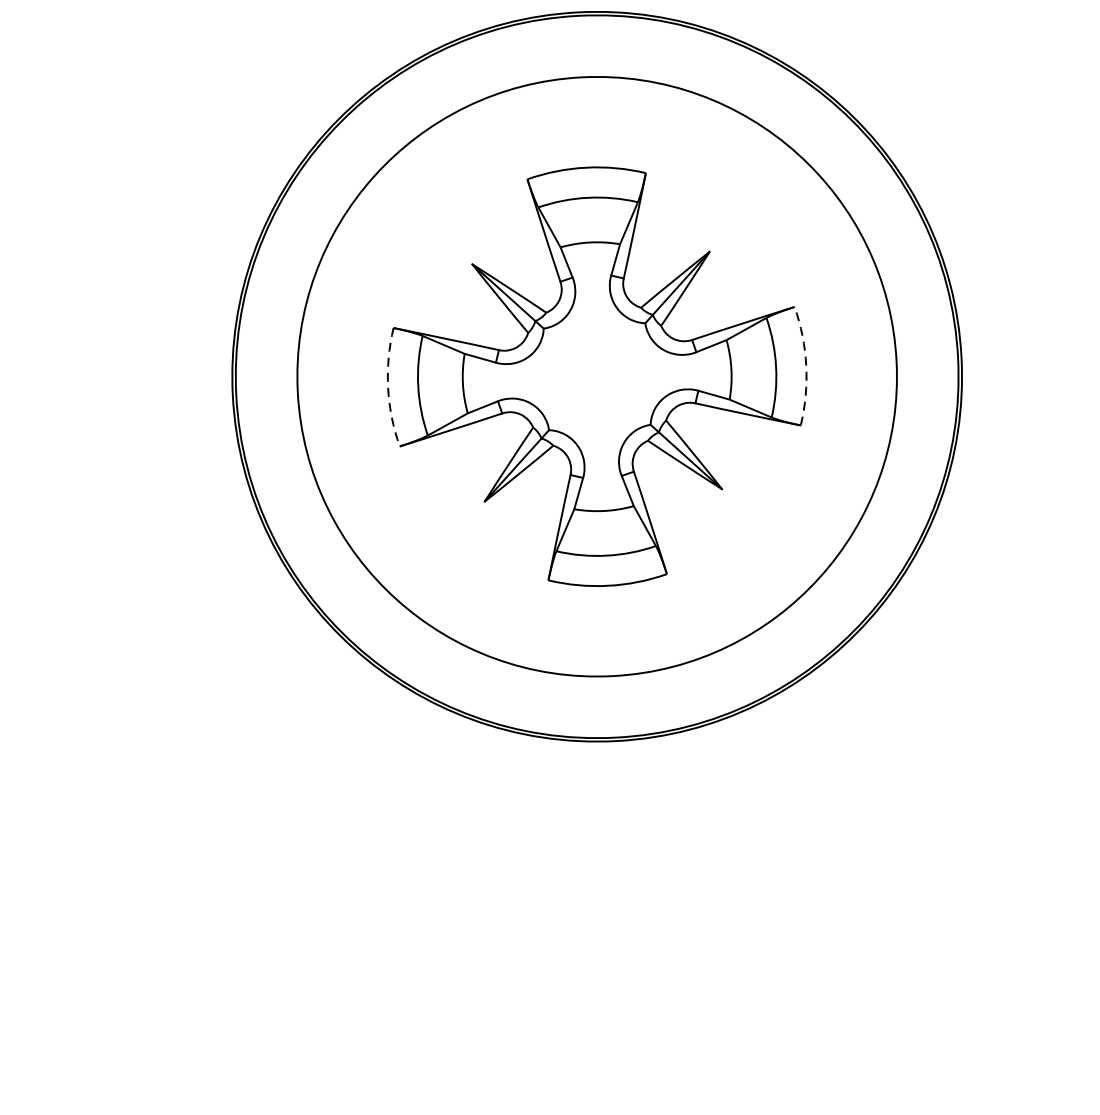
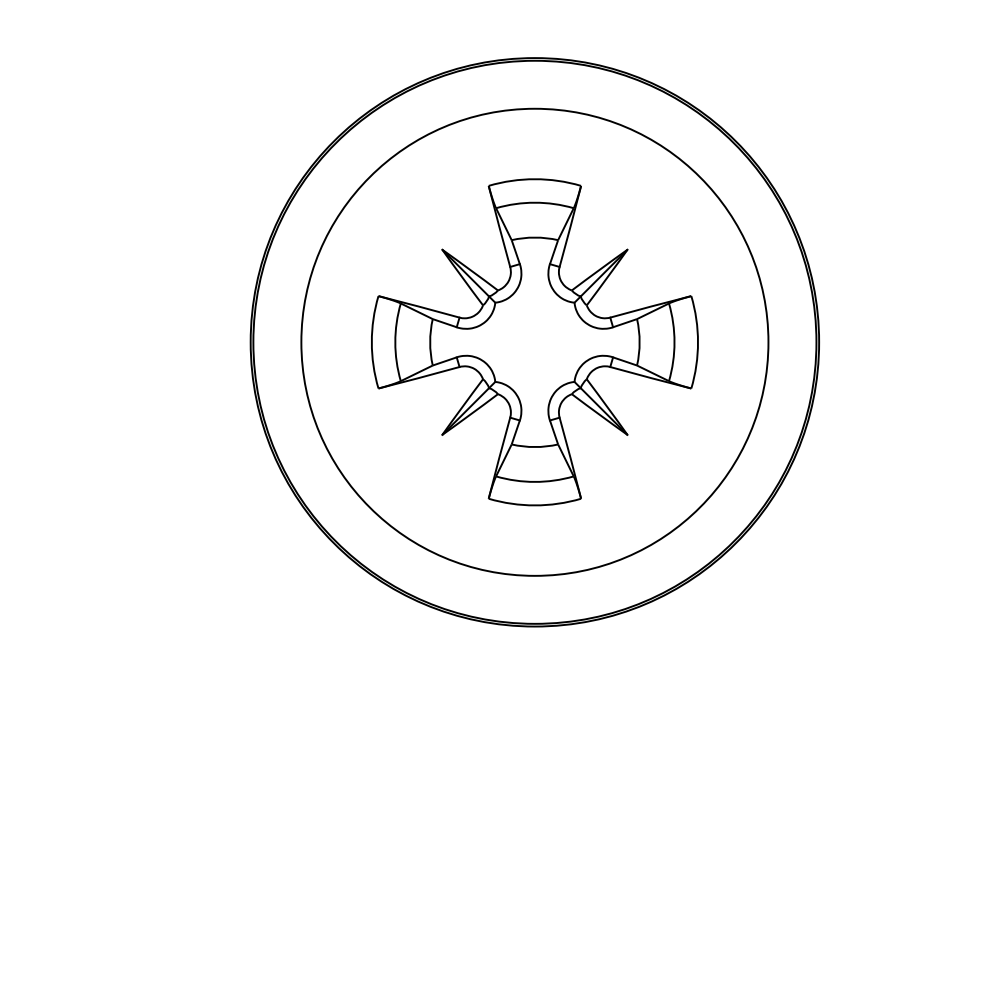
arc: (806, 365) -> (698, 342), dashed -> solid
arc: (387, 387) -> (371, 342), dashed -> solid

